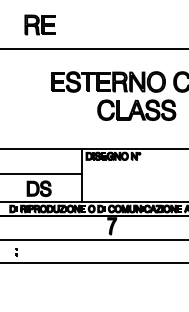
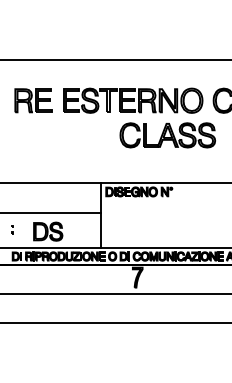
part: (39, 24) -> (32, 100), moved
part: (16, 252) -> (12, 230), moved

